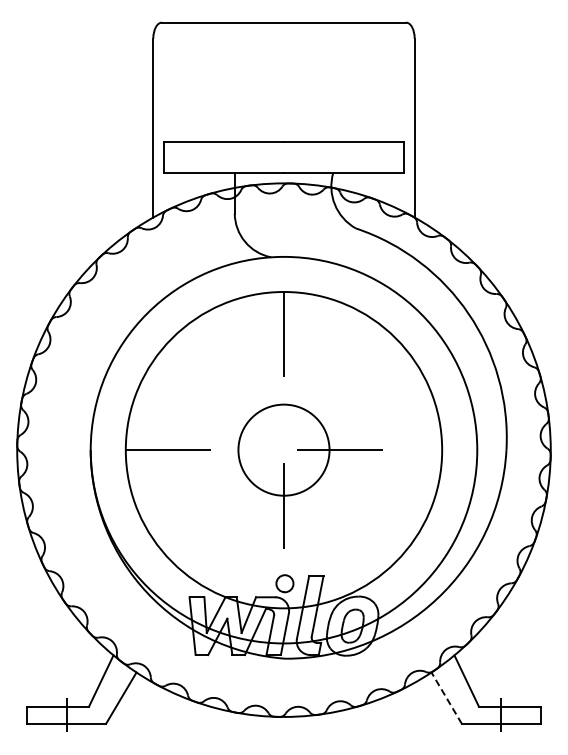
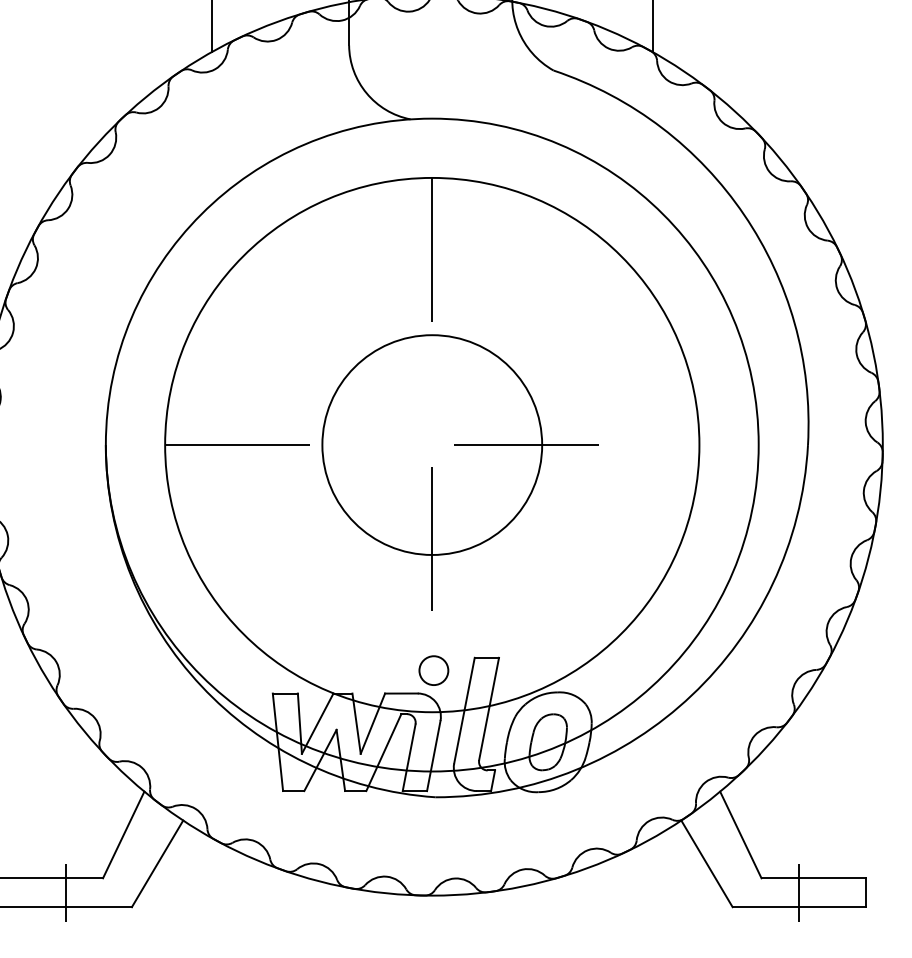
circle: (283, 450) -> (431, 445), size x1.43
line: (446, 698) -> (706, 864), dashed -> solid

